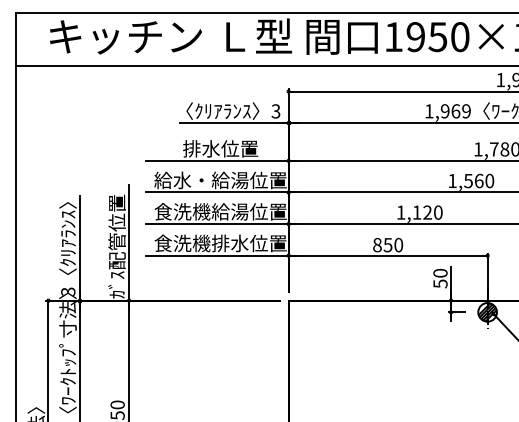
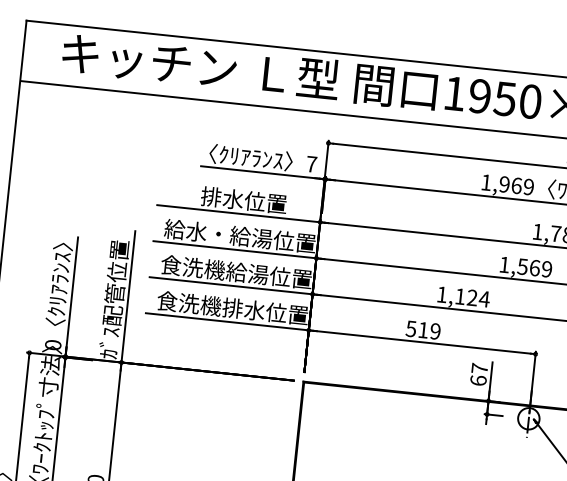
text: (275, 111) -> (311, 164), 3 -> 7
text: (489, 181) -> (546, 269), 1,560 -> 1,569
text: (437, 212) -> (483, 298), 1,120 -> 1,124
text: (388, 245) -> (423, 330), 850 -> 519
text: (440, 278) -> (479, 374), 50 -> 67
text: (68, 291) -> (53, 344), 3 -> 0
hatch: (487, 312) -> (528, 418), removed

